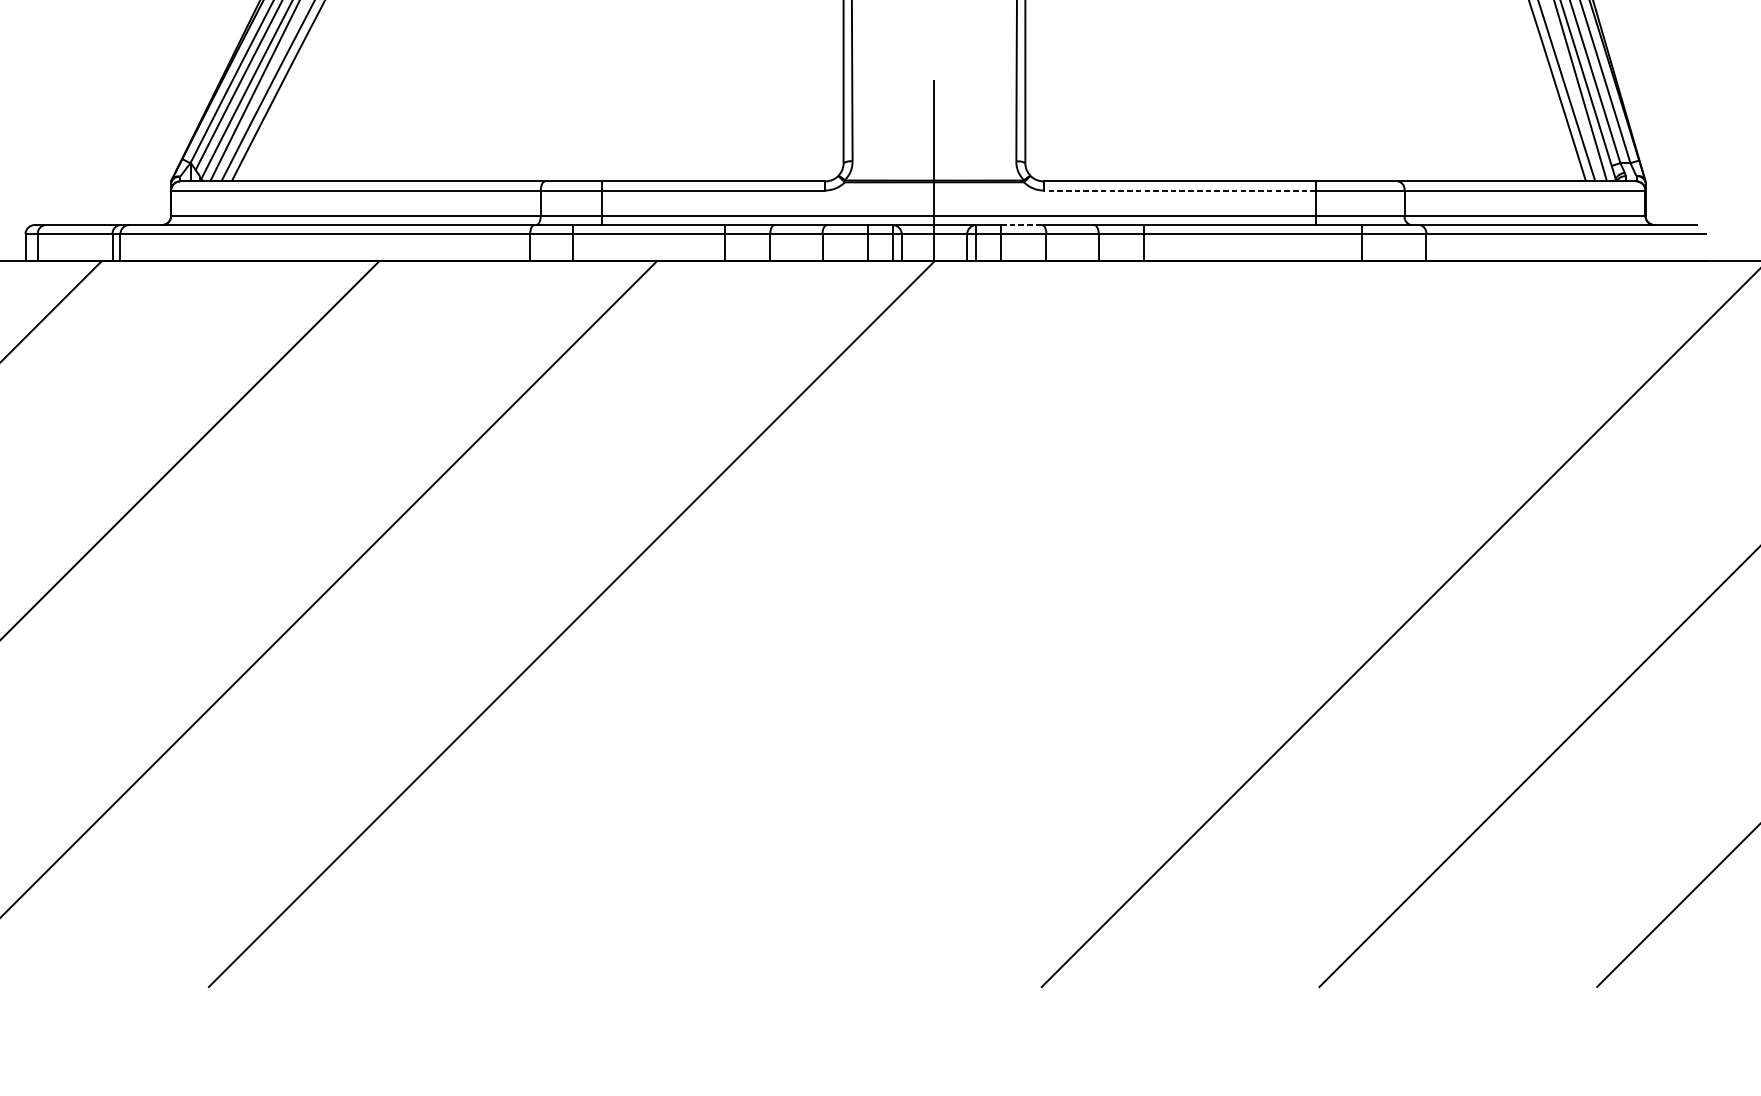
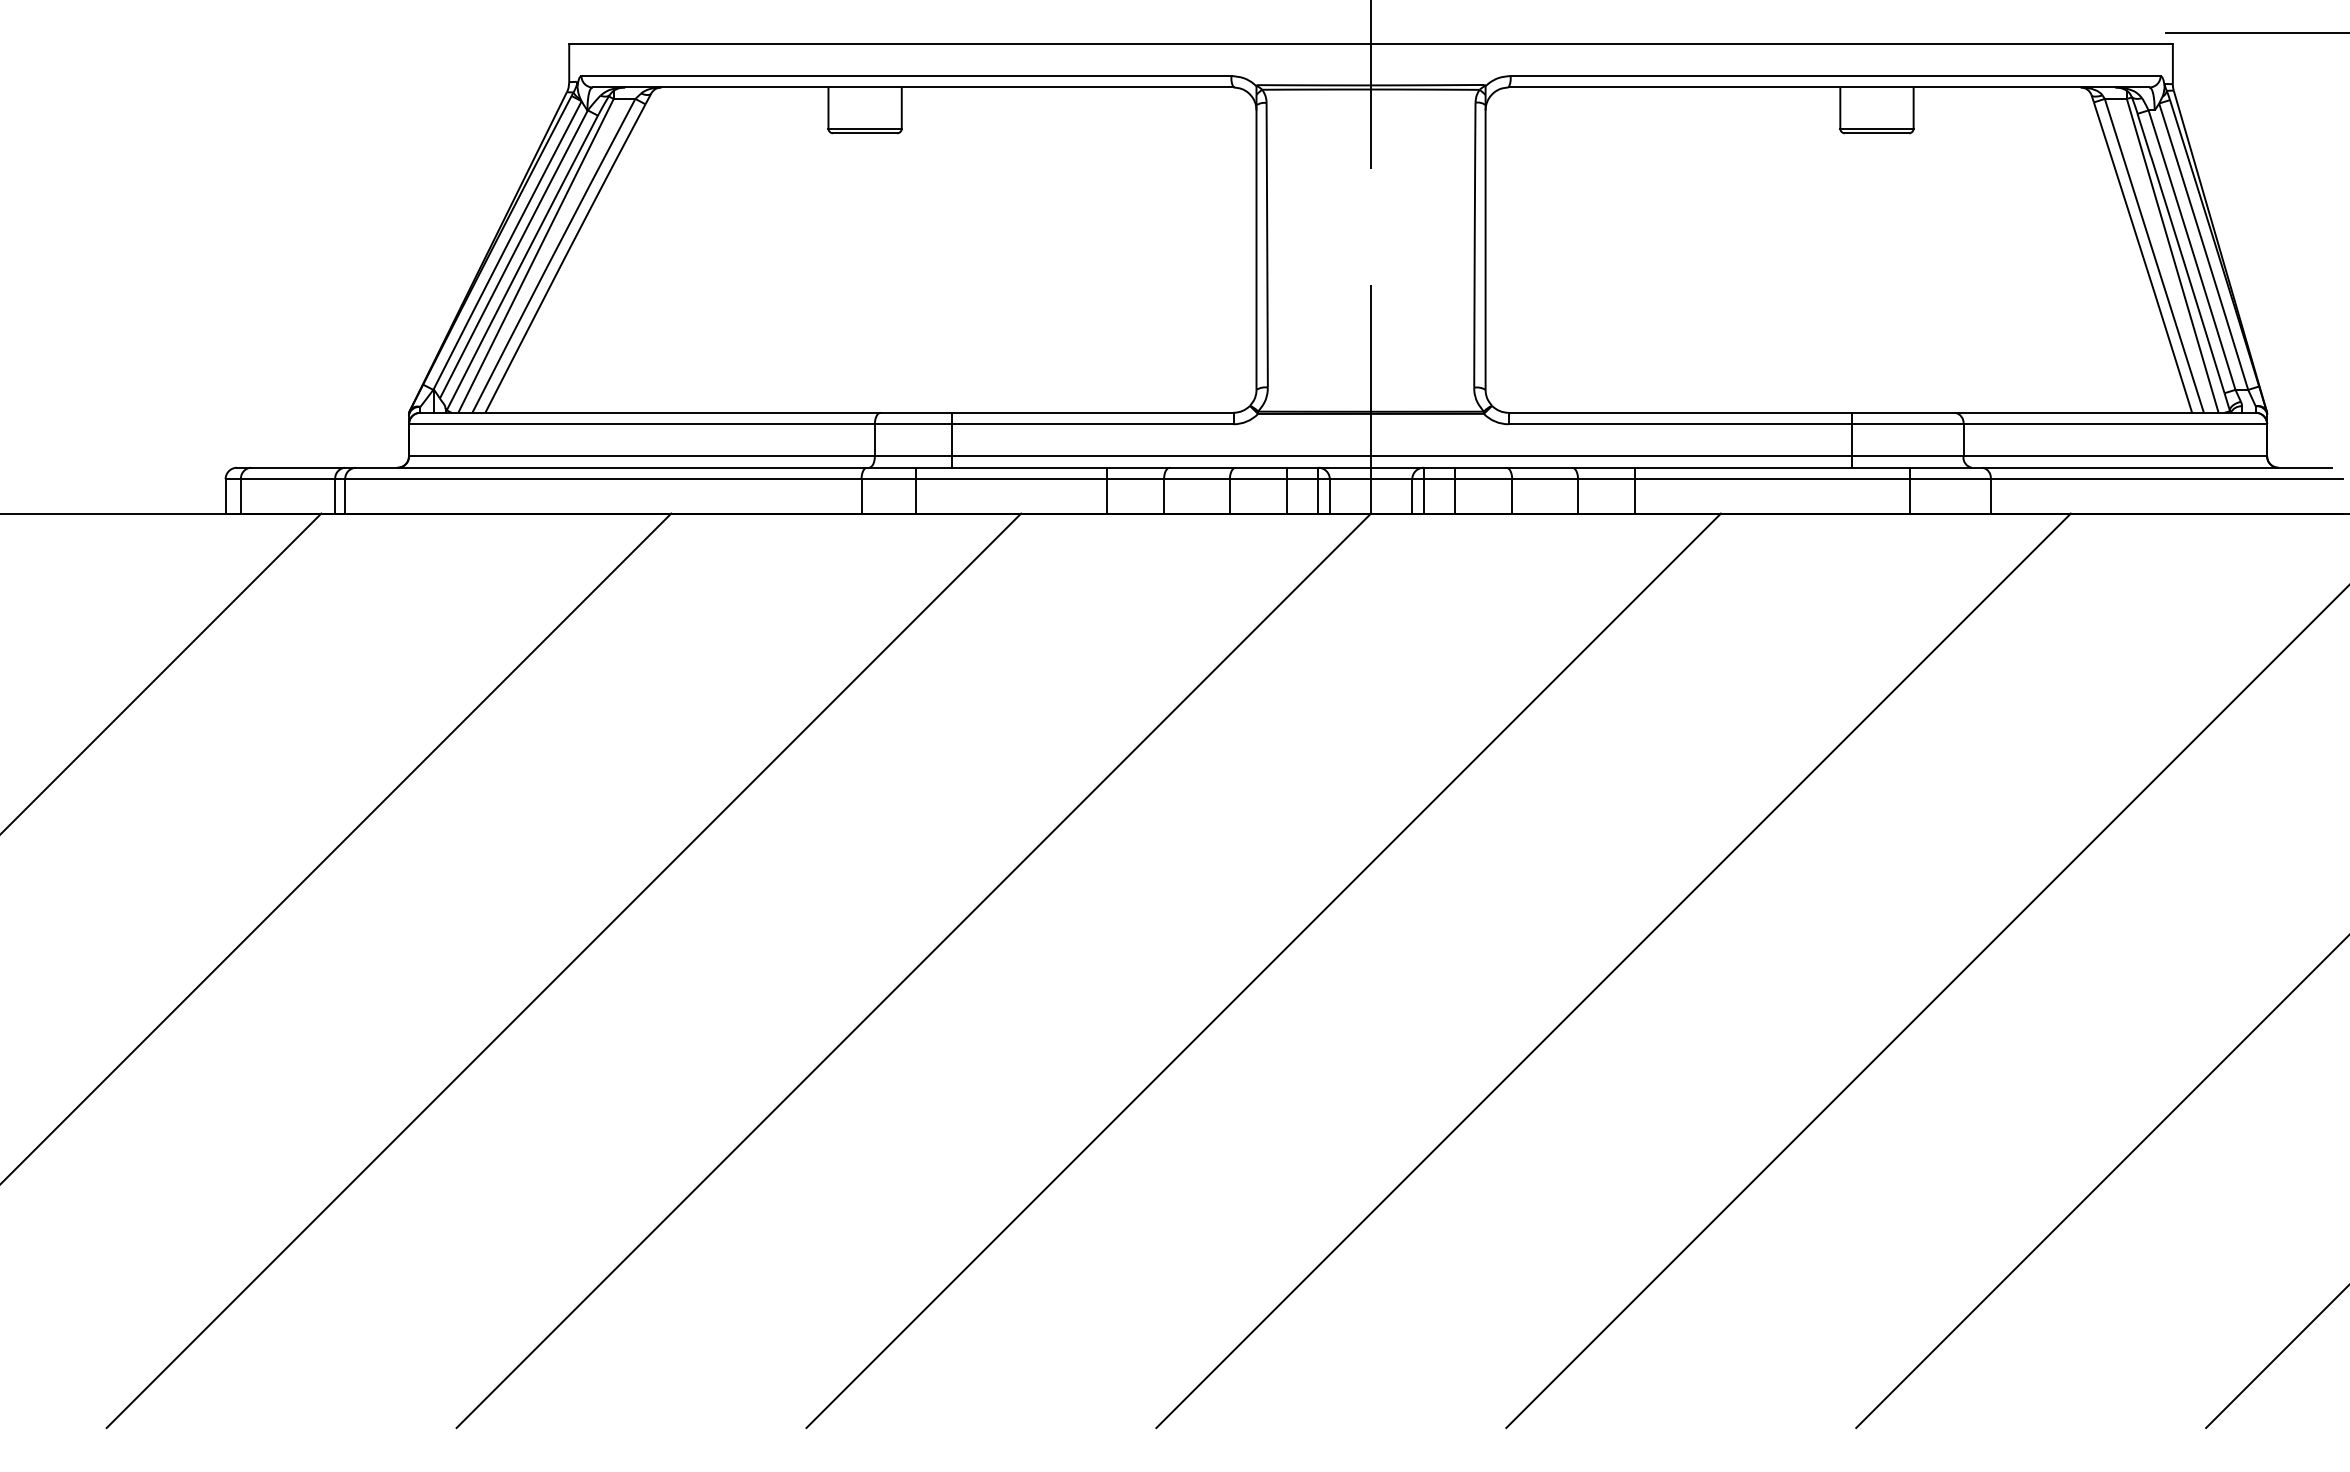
line: (1180, 190) -> (1680, 424), dashed -> solid
line: (1021, 224) -> (1480, 467), dashed -> solid
line: (849, 623) -> (1263, 970), added
line: (1126, 623) -> (1613, 970), added

